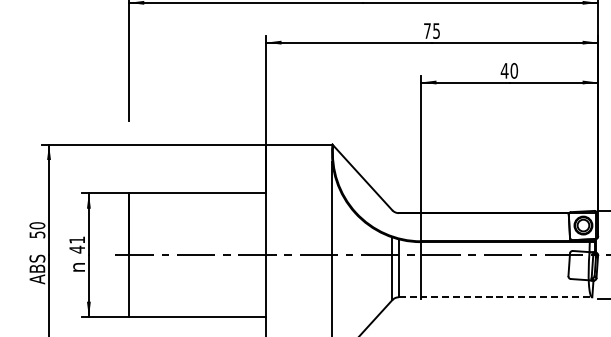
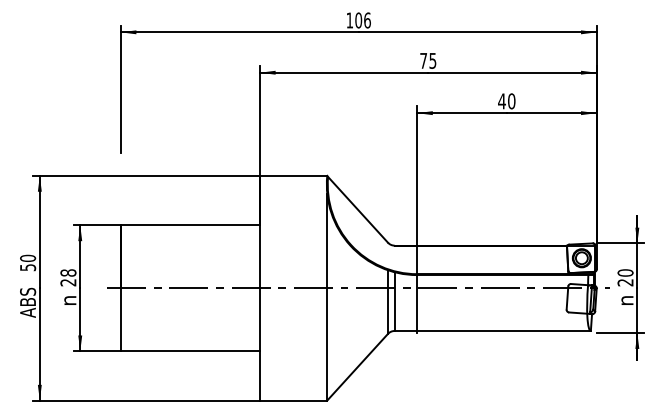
text: (77, 244) -> (68, 277), 41 -> 28
line: (496, 296) -> (493, 330), dashed -> solid

